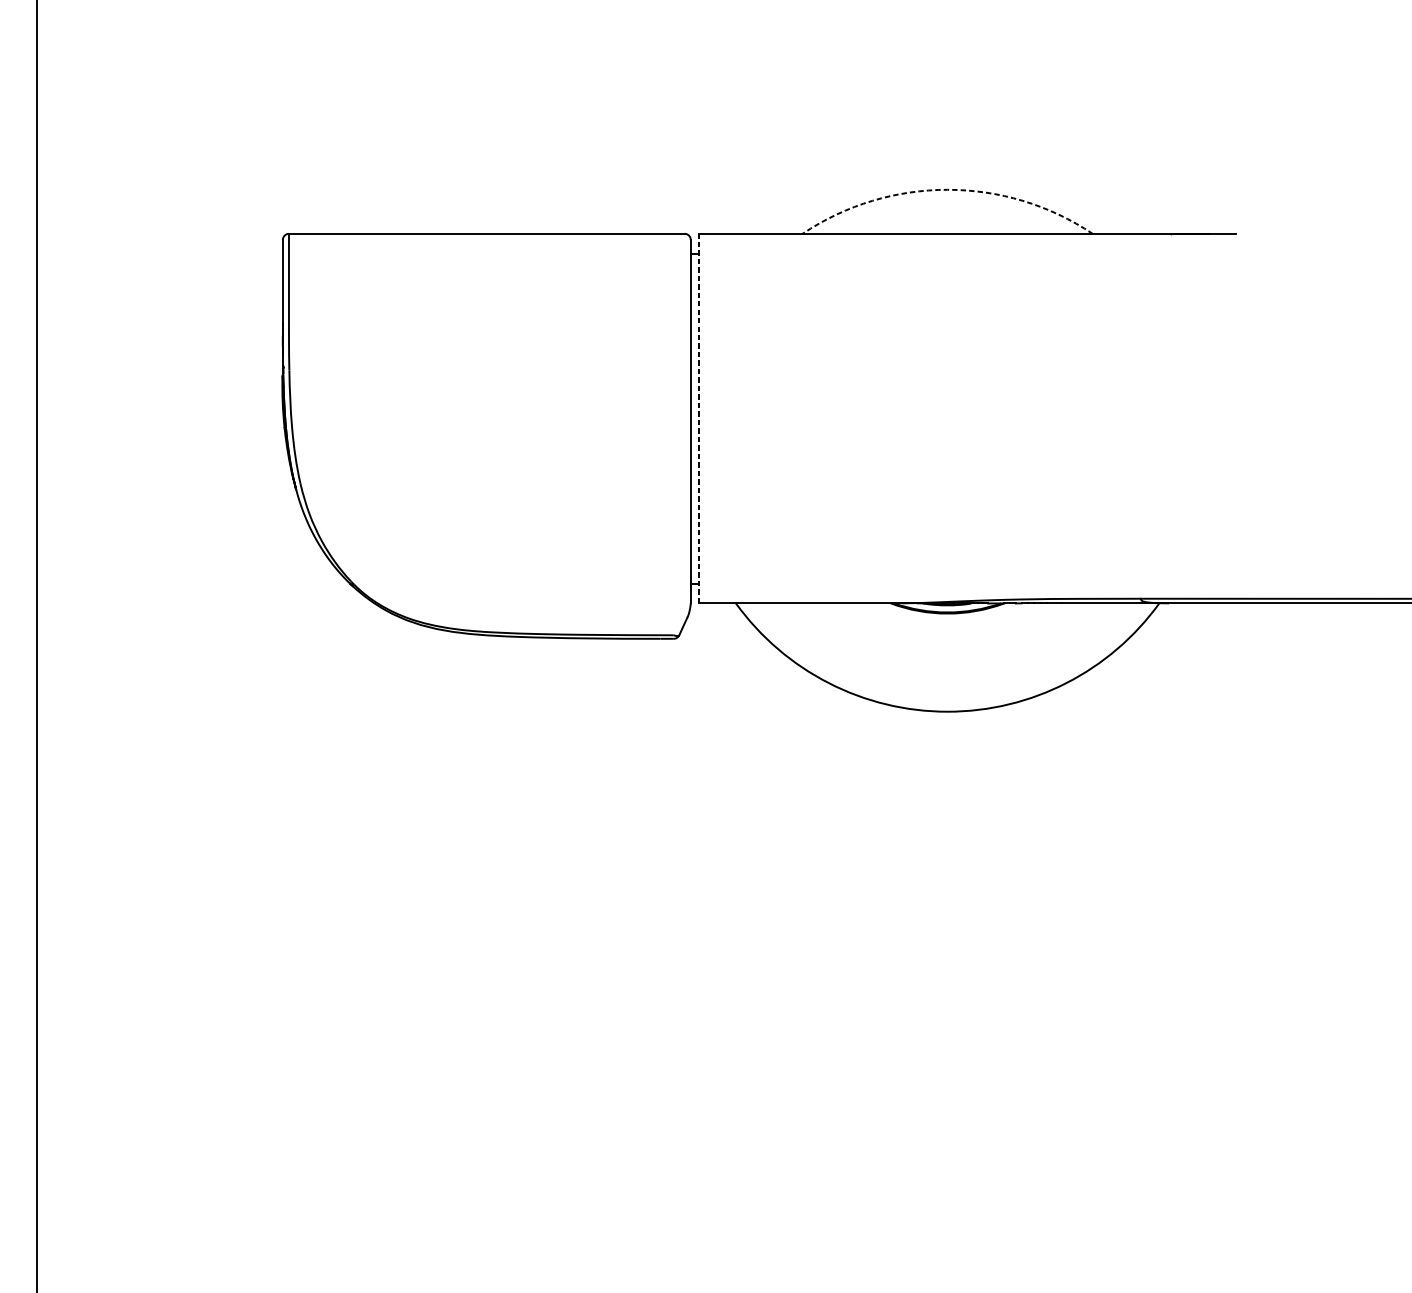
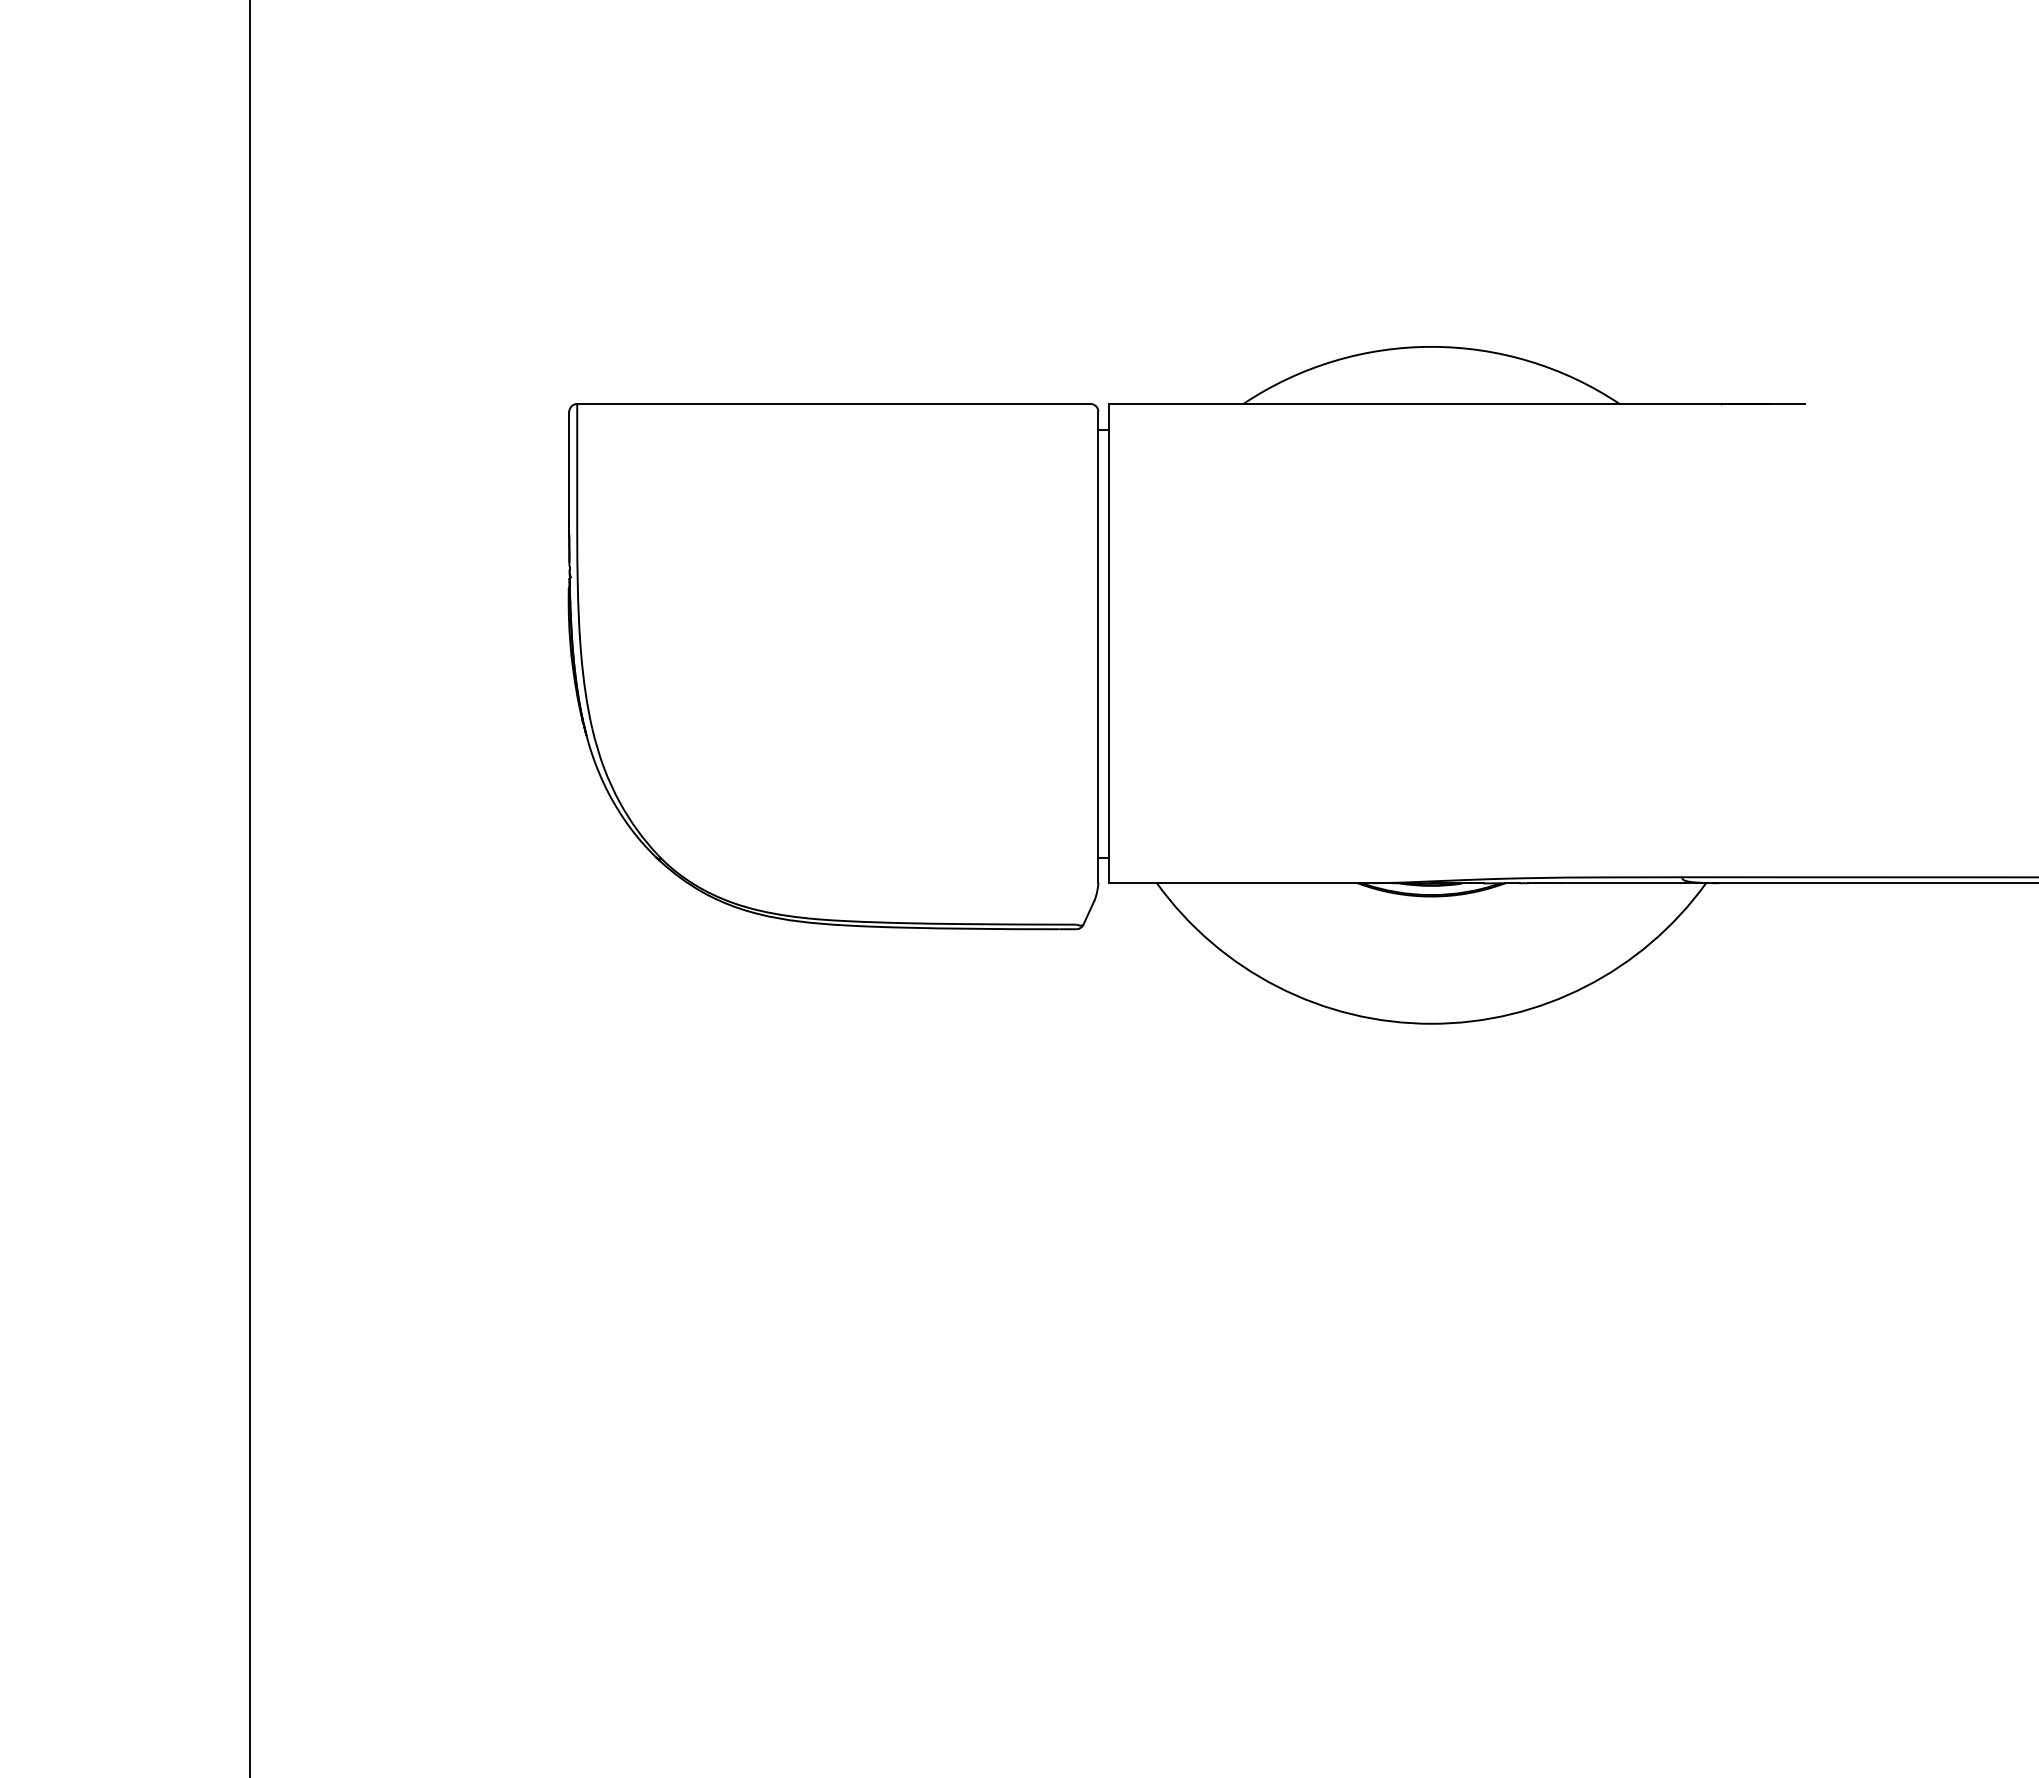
arc: (947, 189) -> (1431, 346), dashed -> solid
line: (699, 418) -> (1109, 643), dashed -> solid

